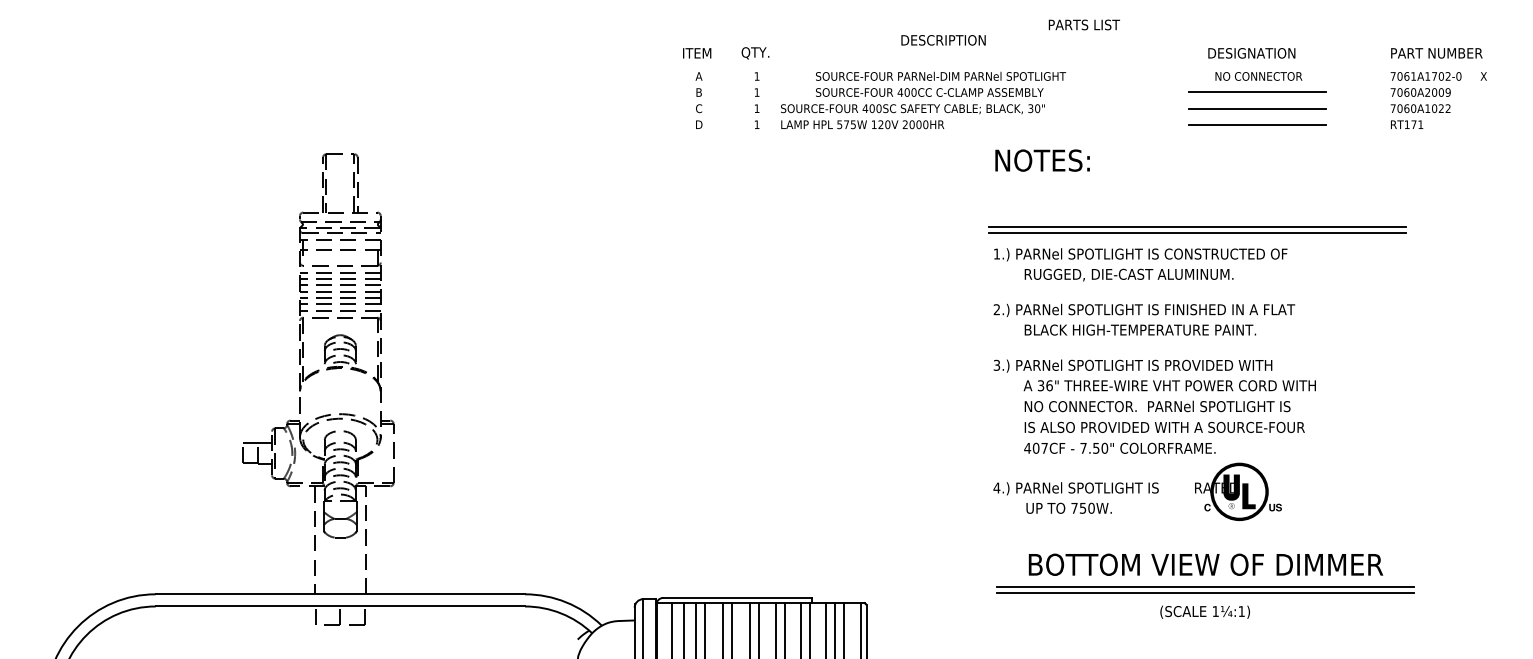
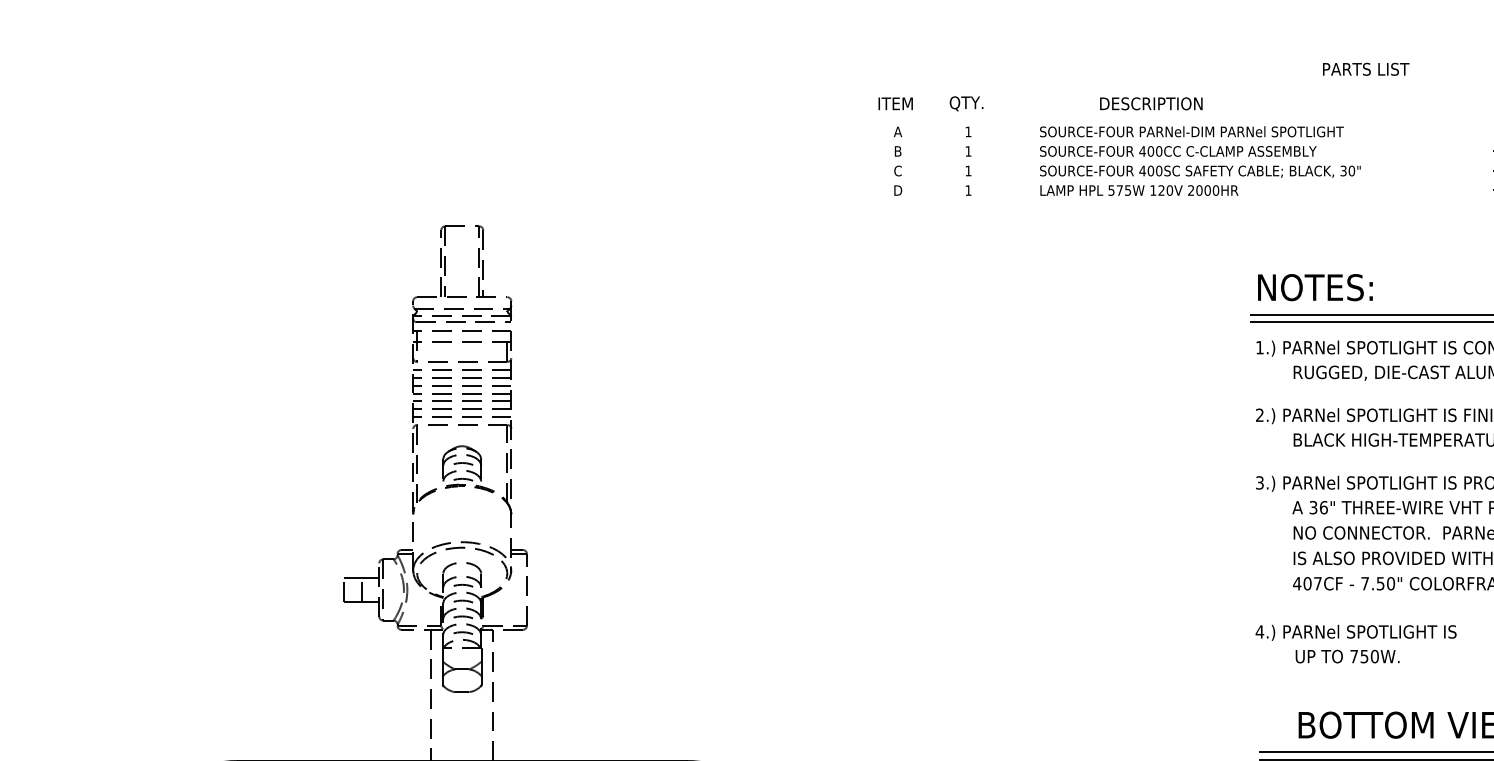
text: (943, 40) -> (1151, 104), moved
text: (912, 116) -> (1199, 180), moved
text: (1042, 160) -> (1315, 287), moved

